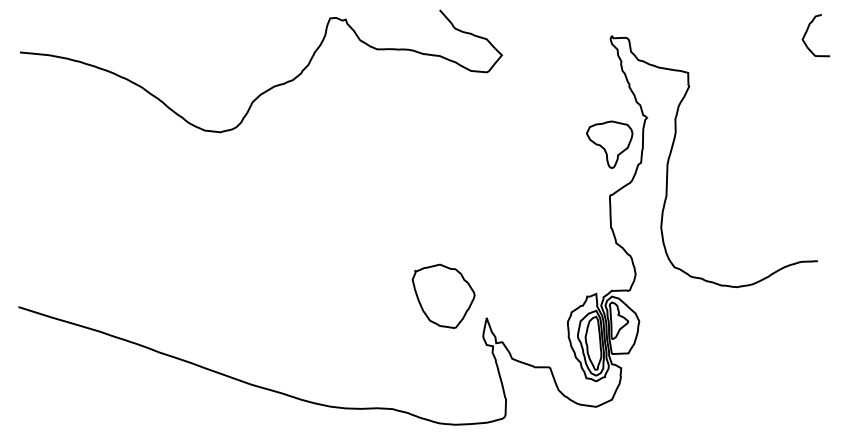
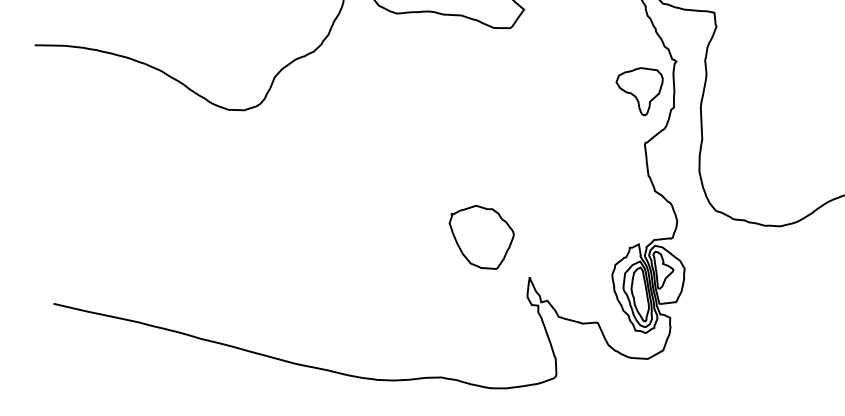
part: (443, 295) -> (482, 236), moved

